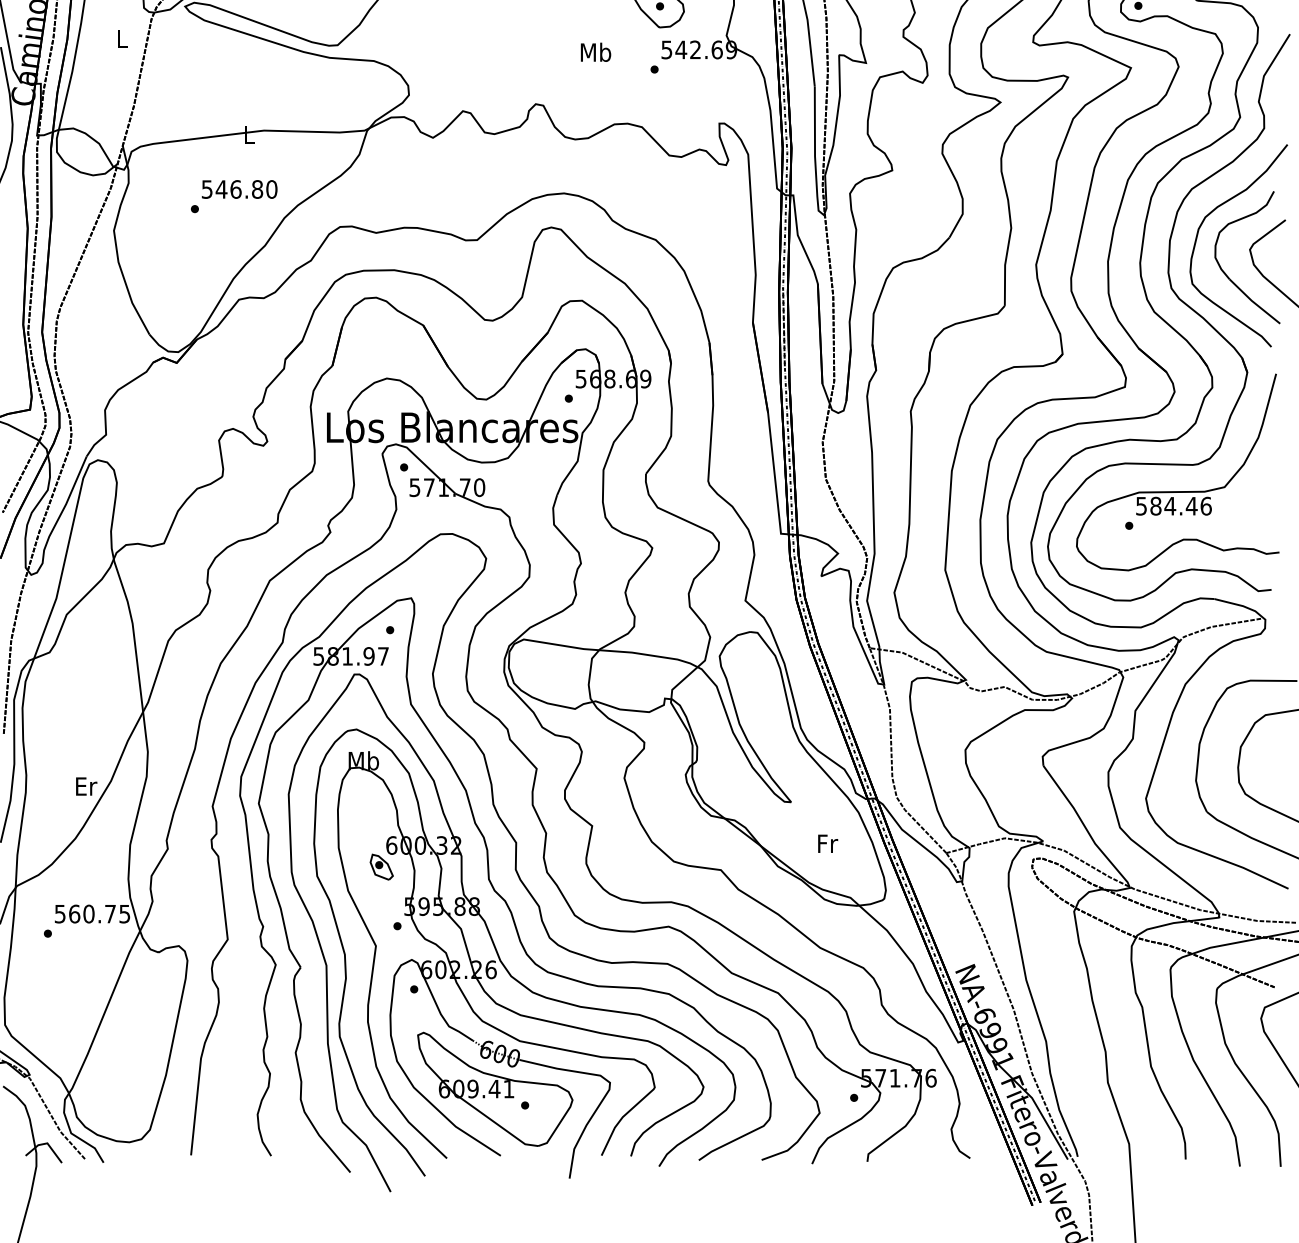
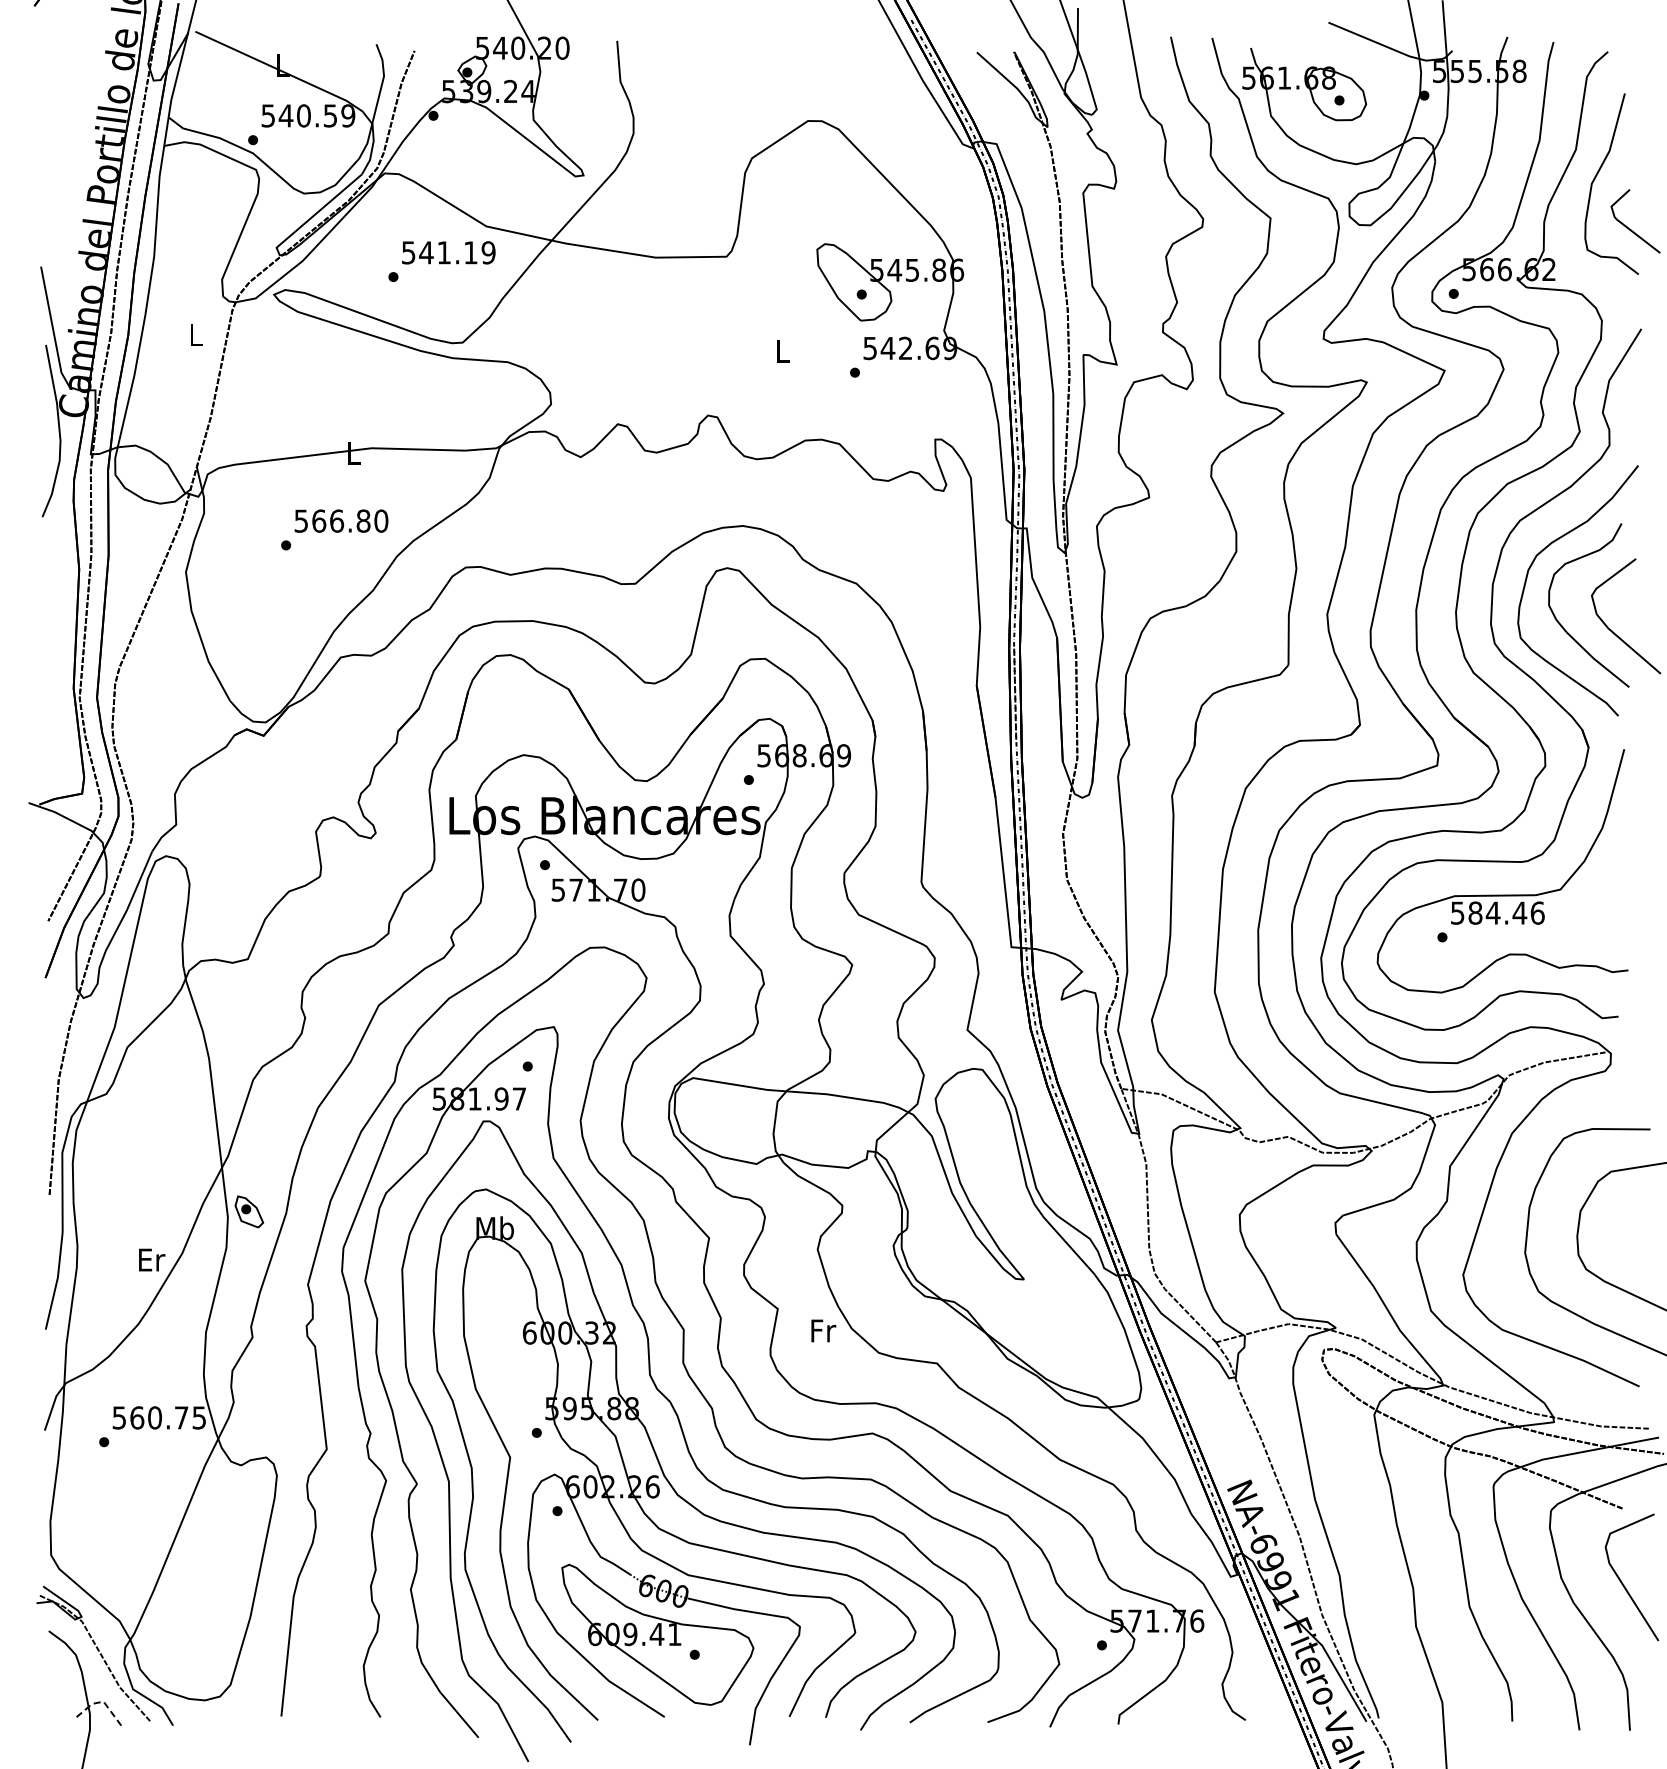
text: (595, 52) -> (782, 351), Mb -> L
text: (221, 188) -> (318, 520), 546.80 -> 566.80
text: (827, 843) -> (823, 1330), moved
part: (381, 866) -> (249, 1211), moved
line: (46, 1143) -> (102, 1701), solid -> dashed

